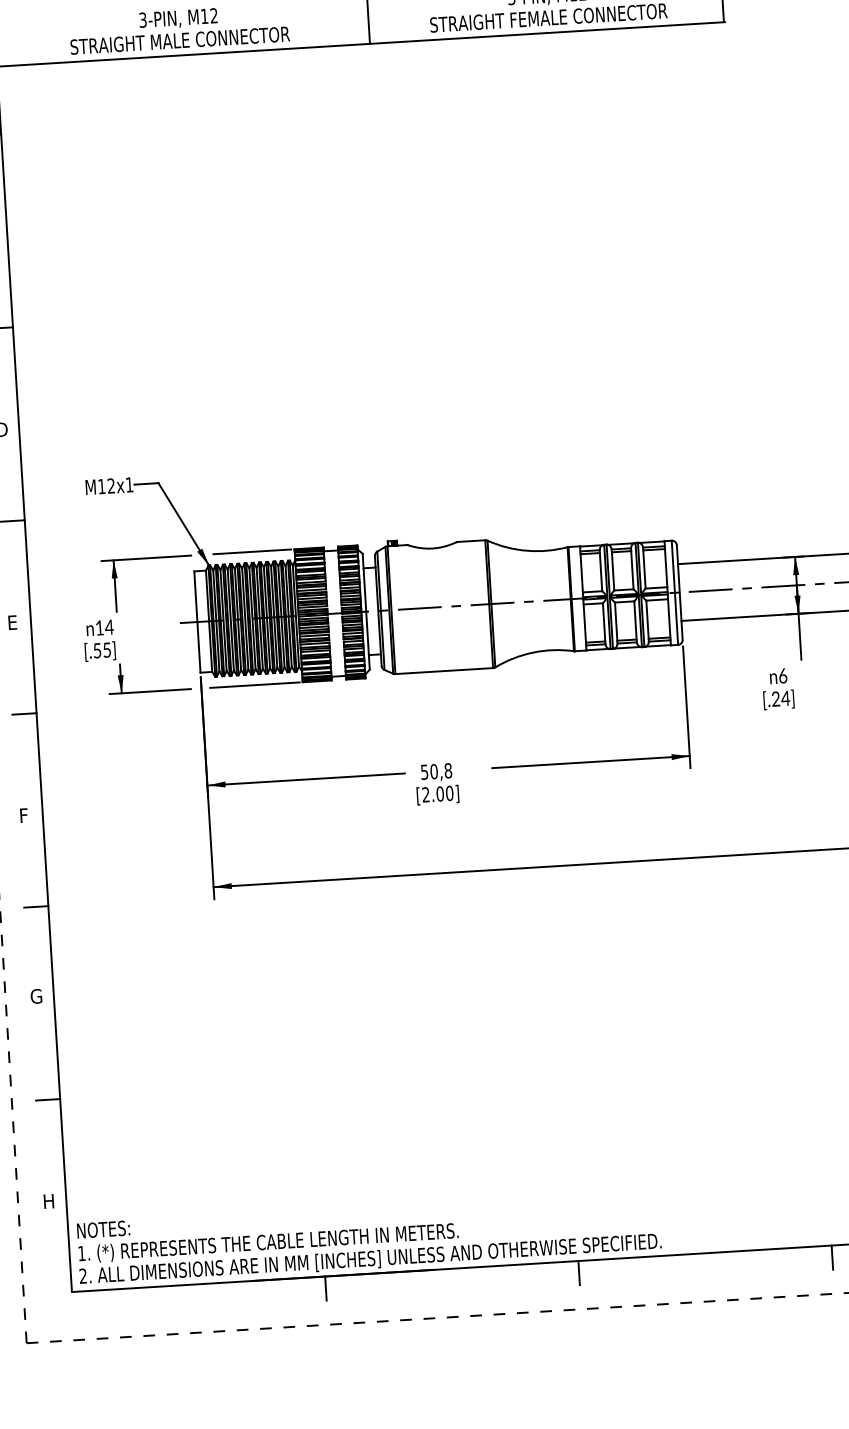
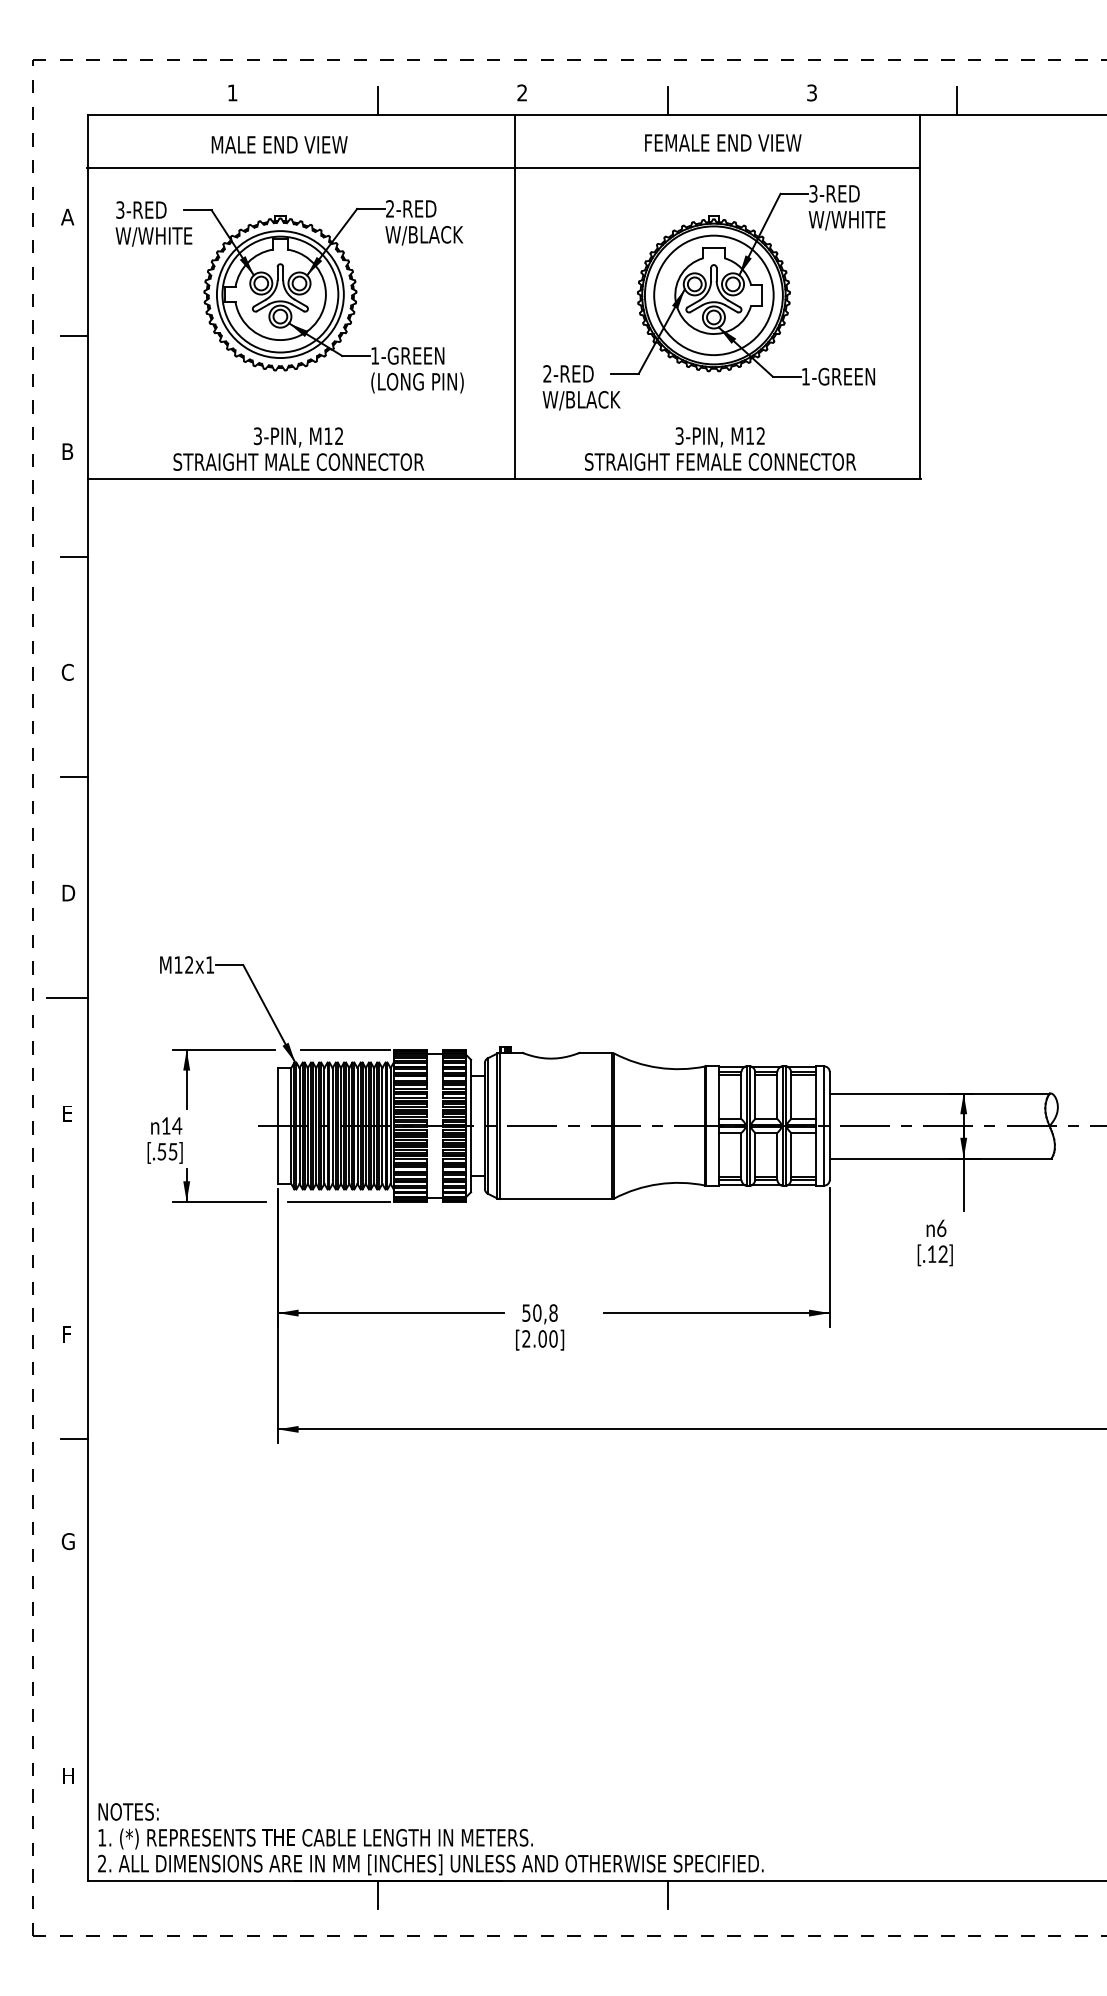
text: (780, 698) -> (937, 1253), [.24] -> [.12]
line: (24, 713) -> (74, 1218), removed
line: (48, 1100) -> (74, 1660), removed
line: (832, 1257) -> (957, 1894), removed

